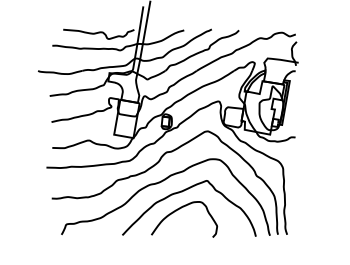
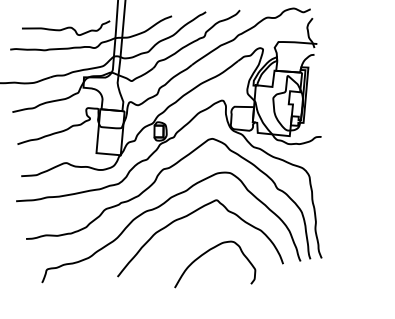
curve: (180, 209) -> (208, 252), moved

